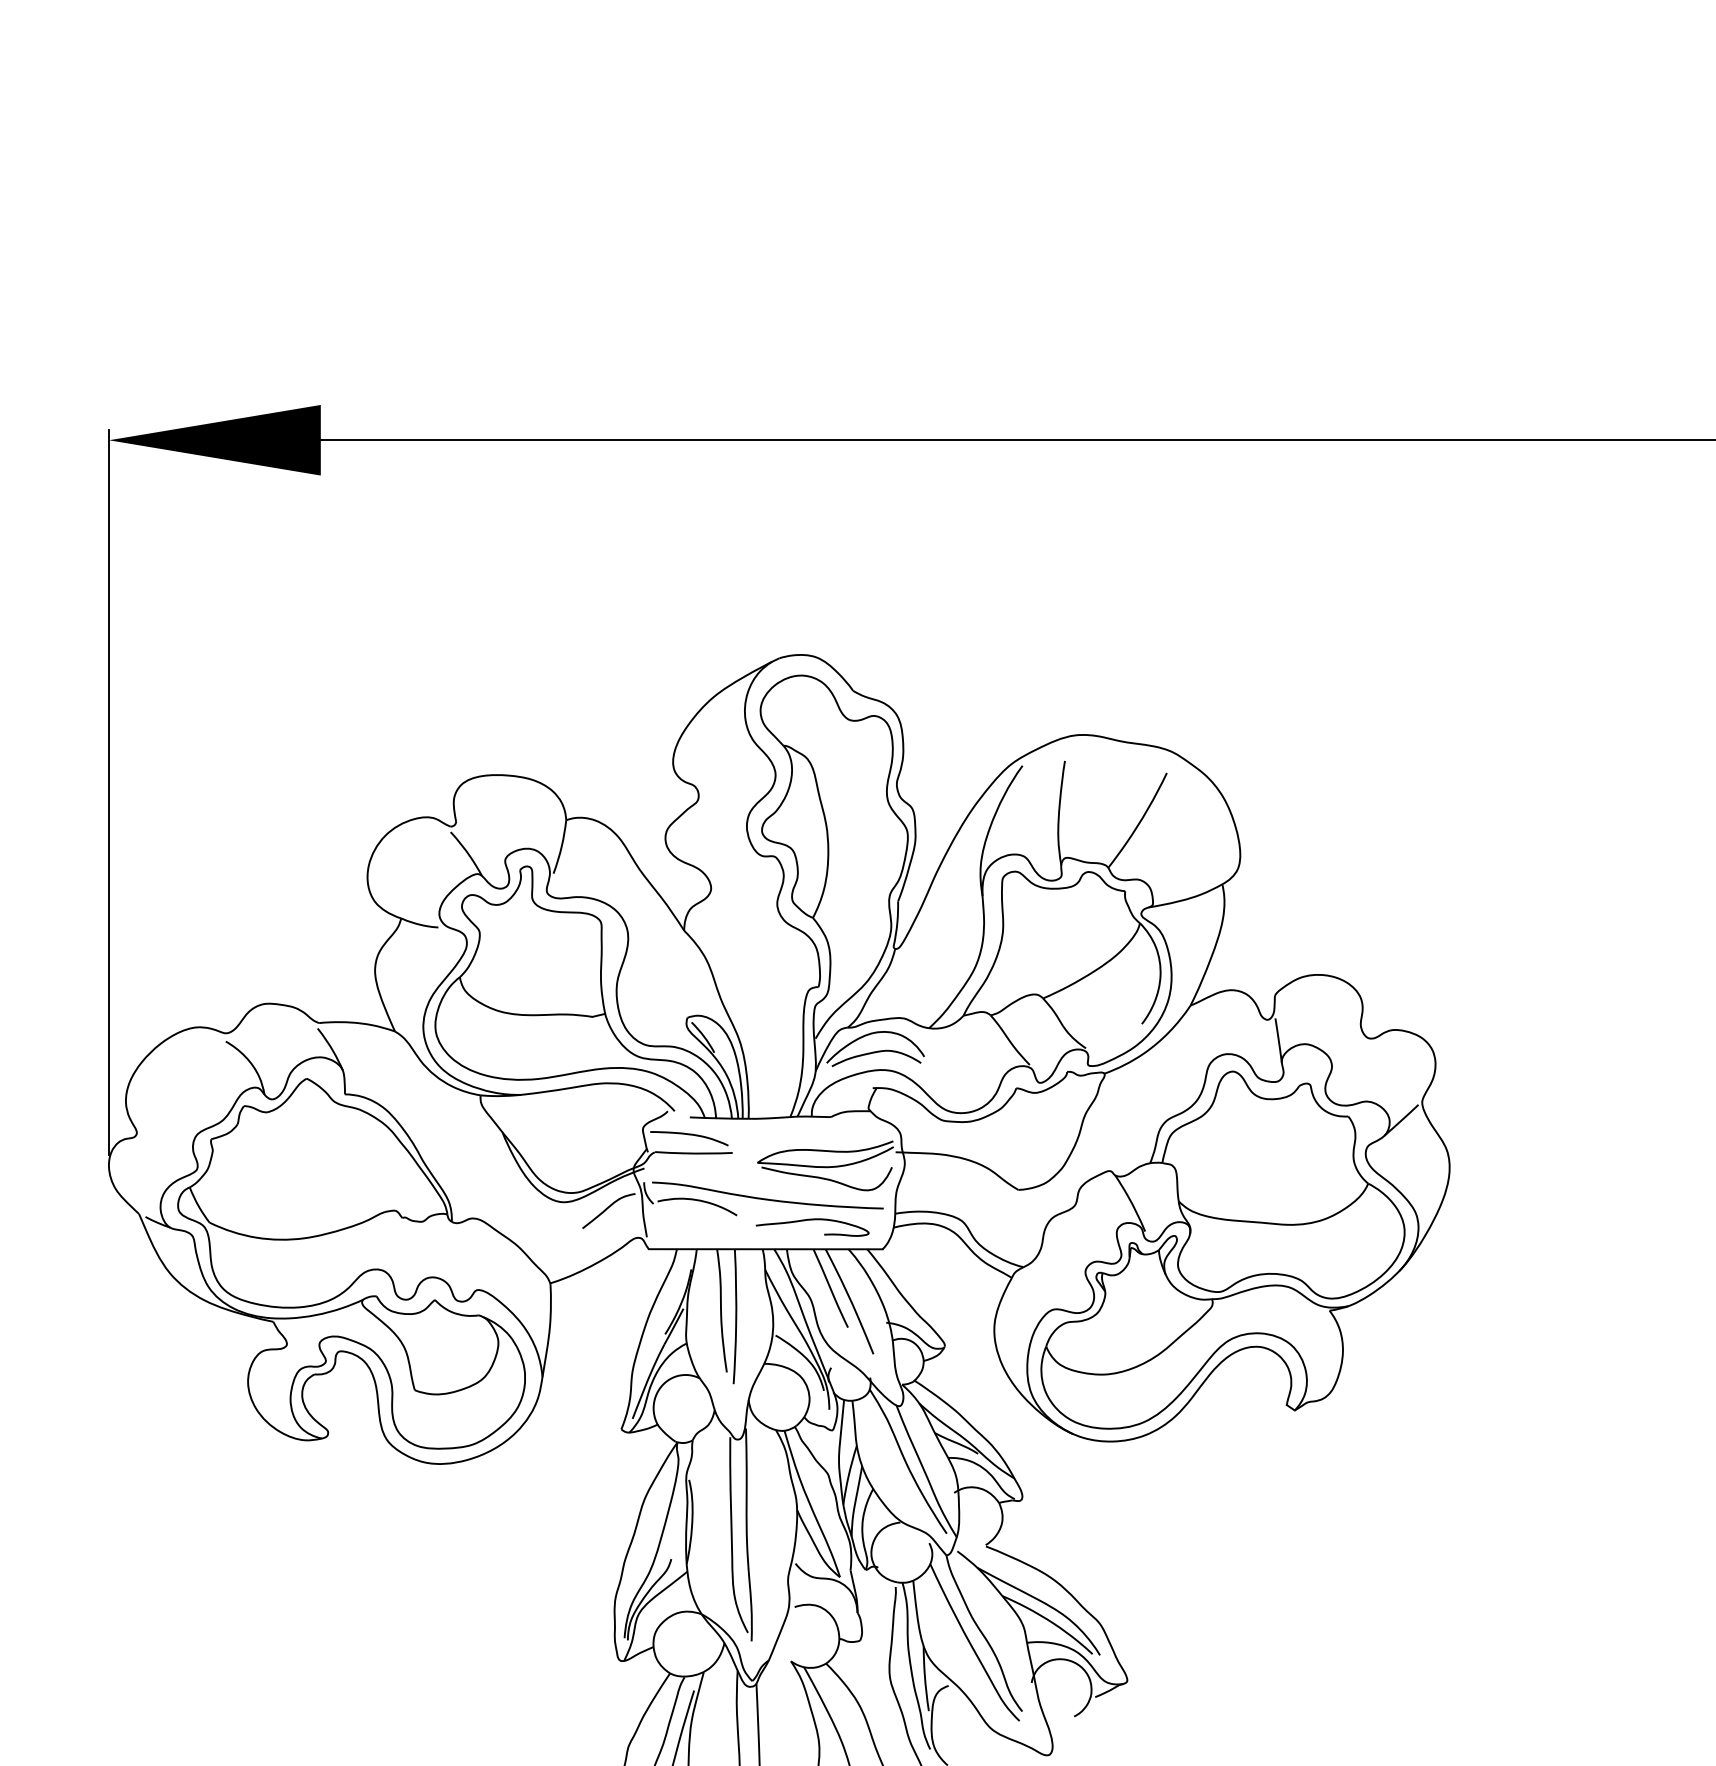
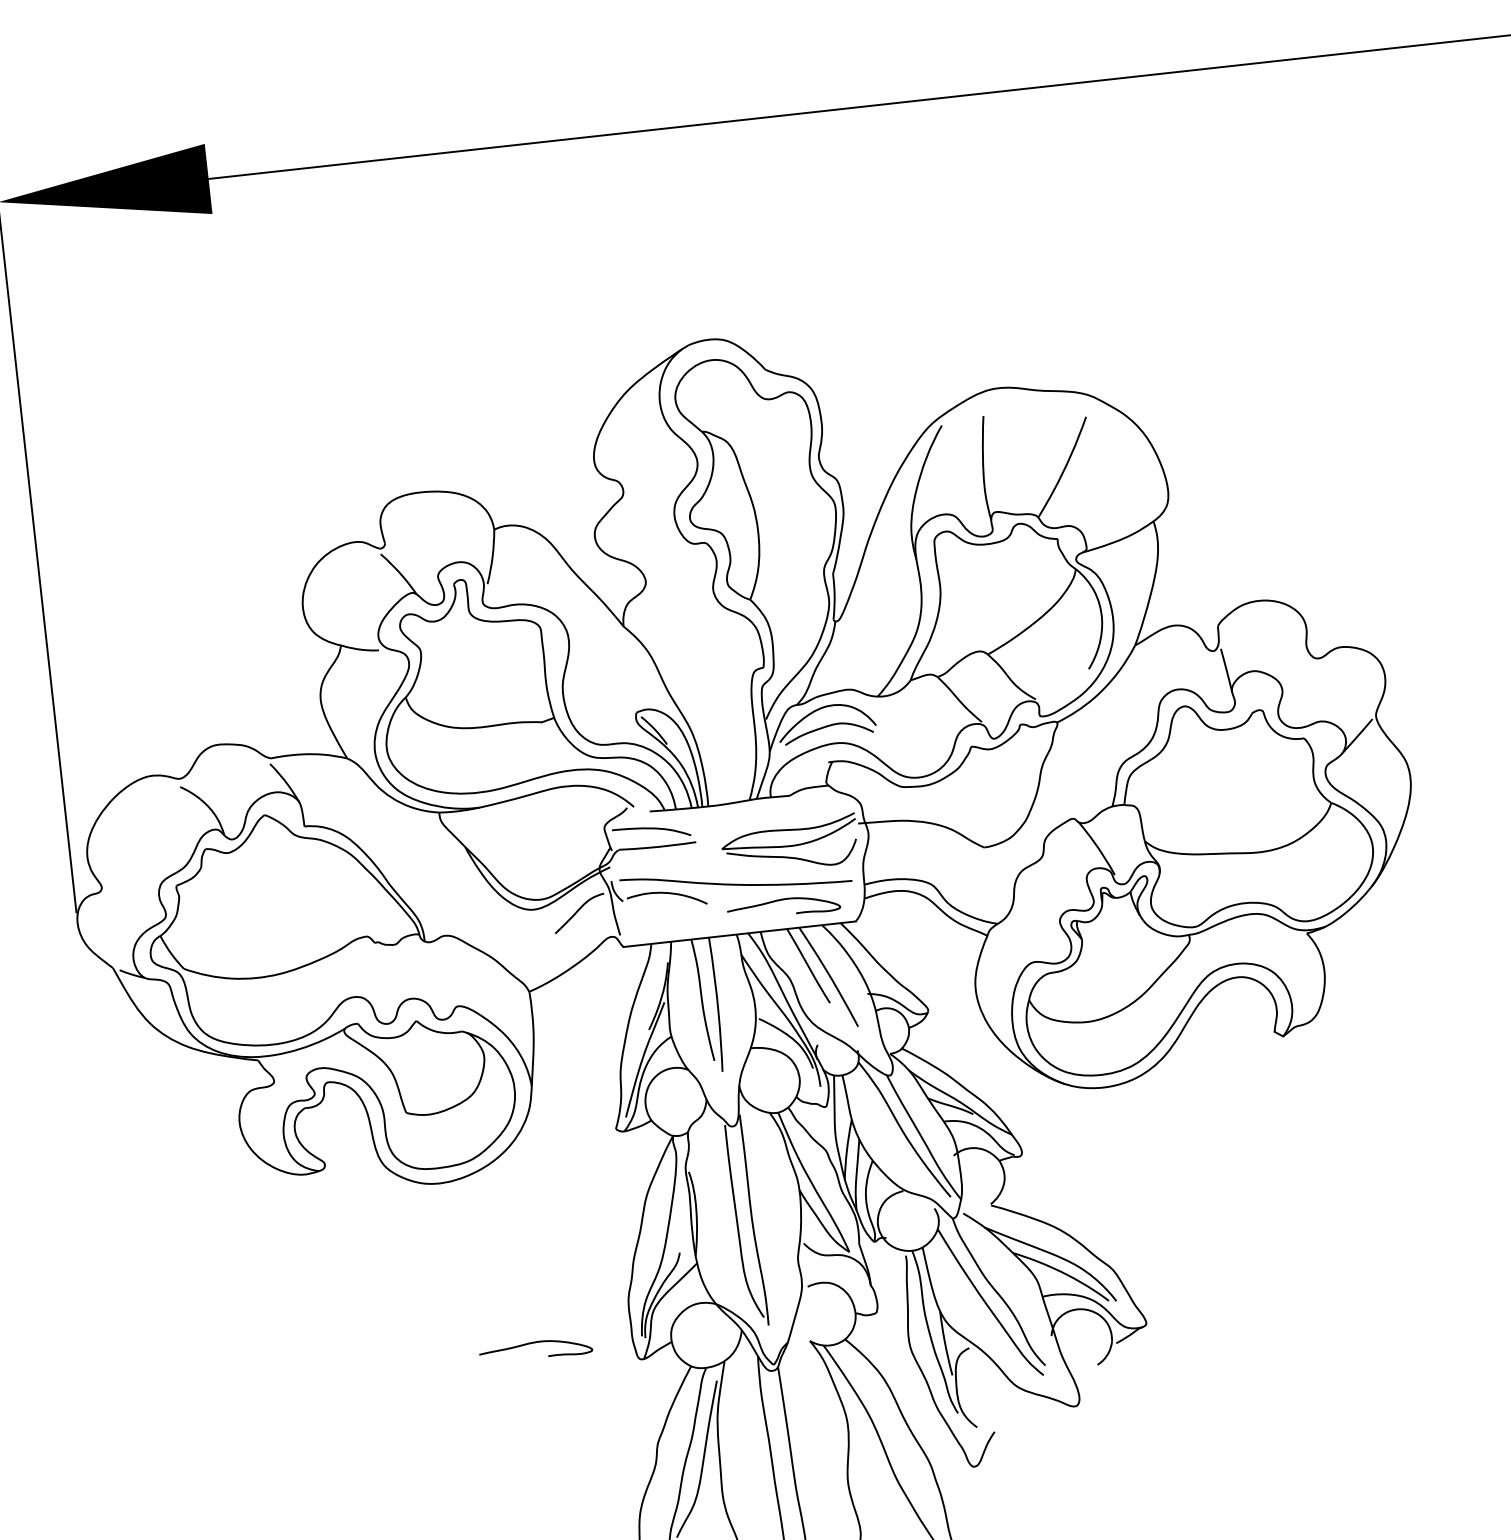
curve: (517, 1633) -> (535, 1343), added

